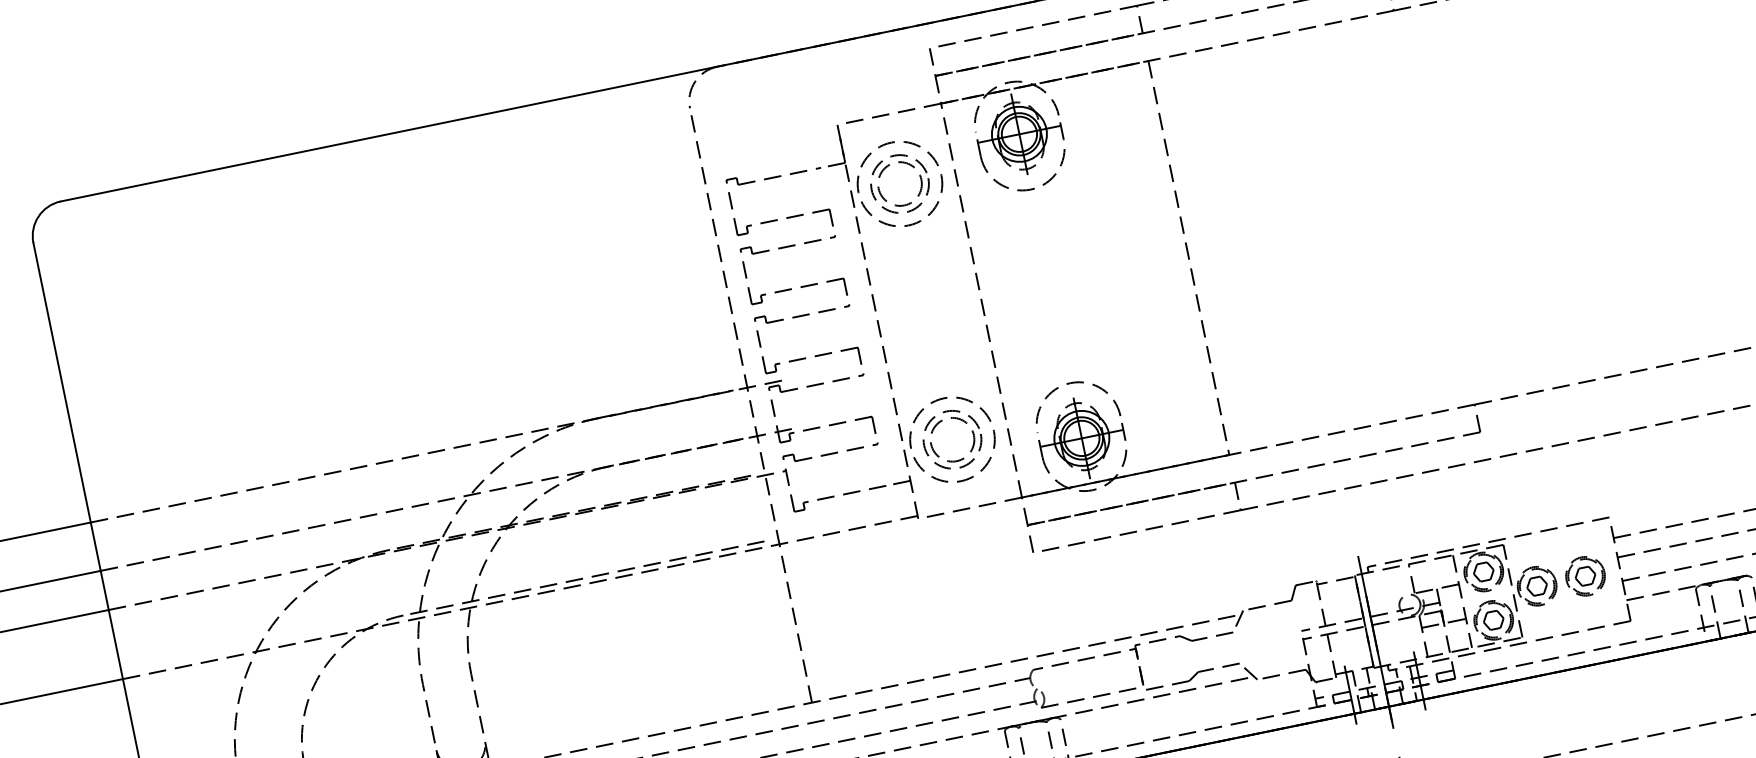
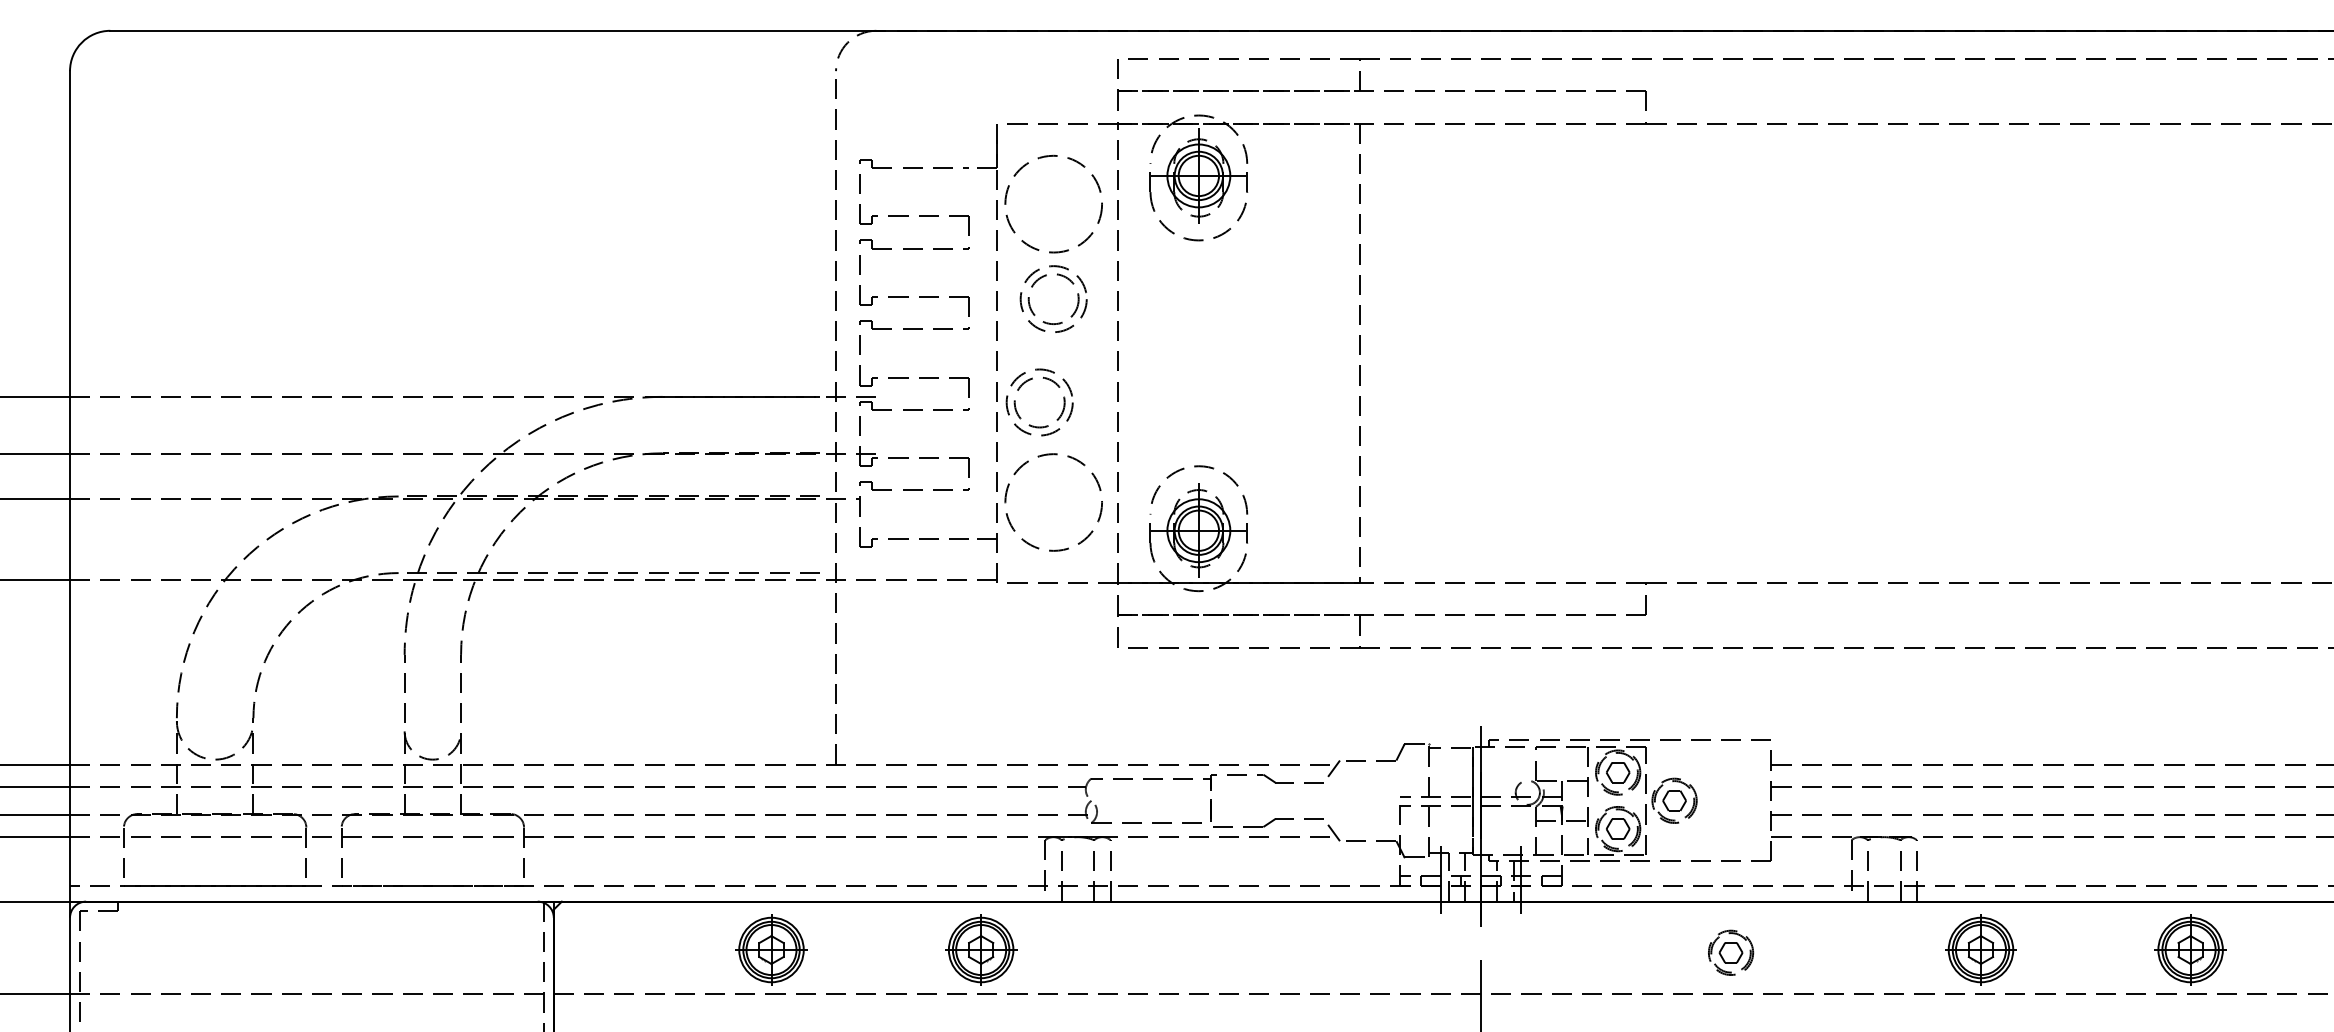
part: (885, 169) -> (1040, 279), moved
part: (933, 448) -> (1016, 407), moved
part: (1585, 575) -> (1731, 952), moved

